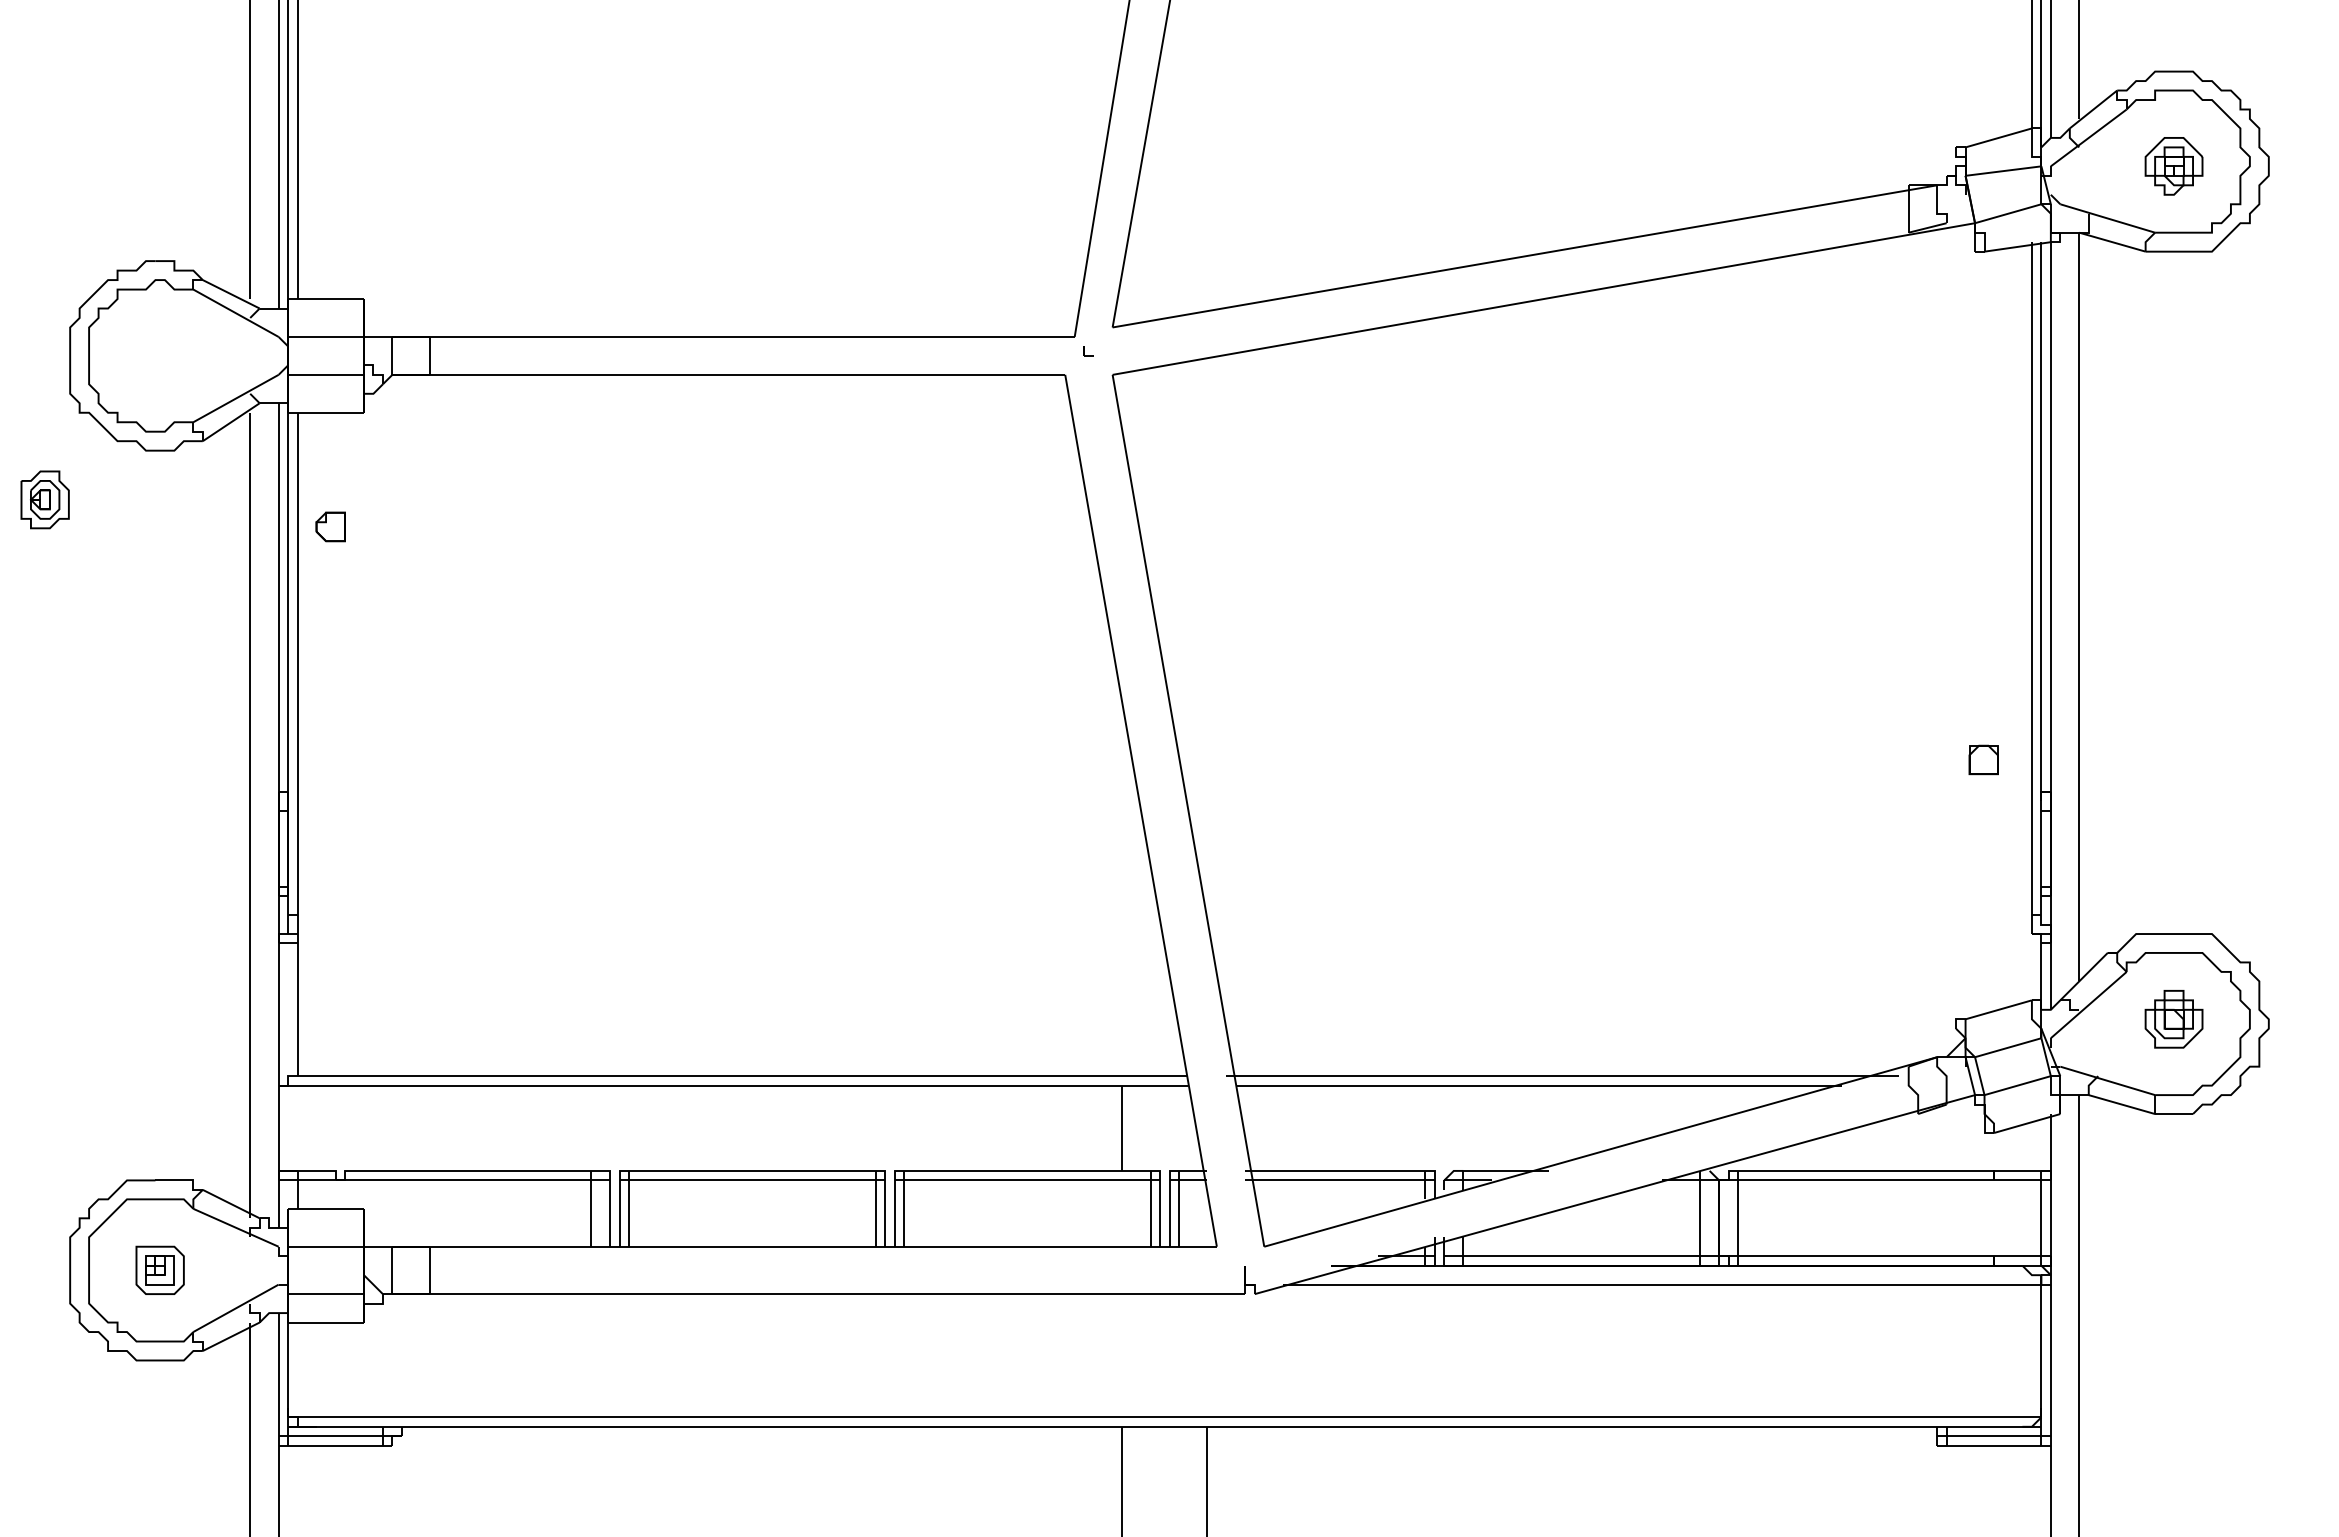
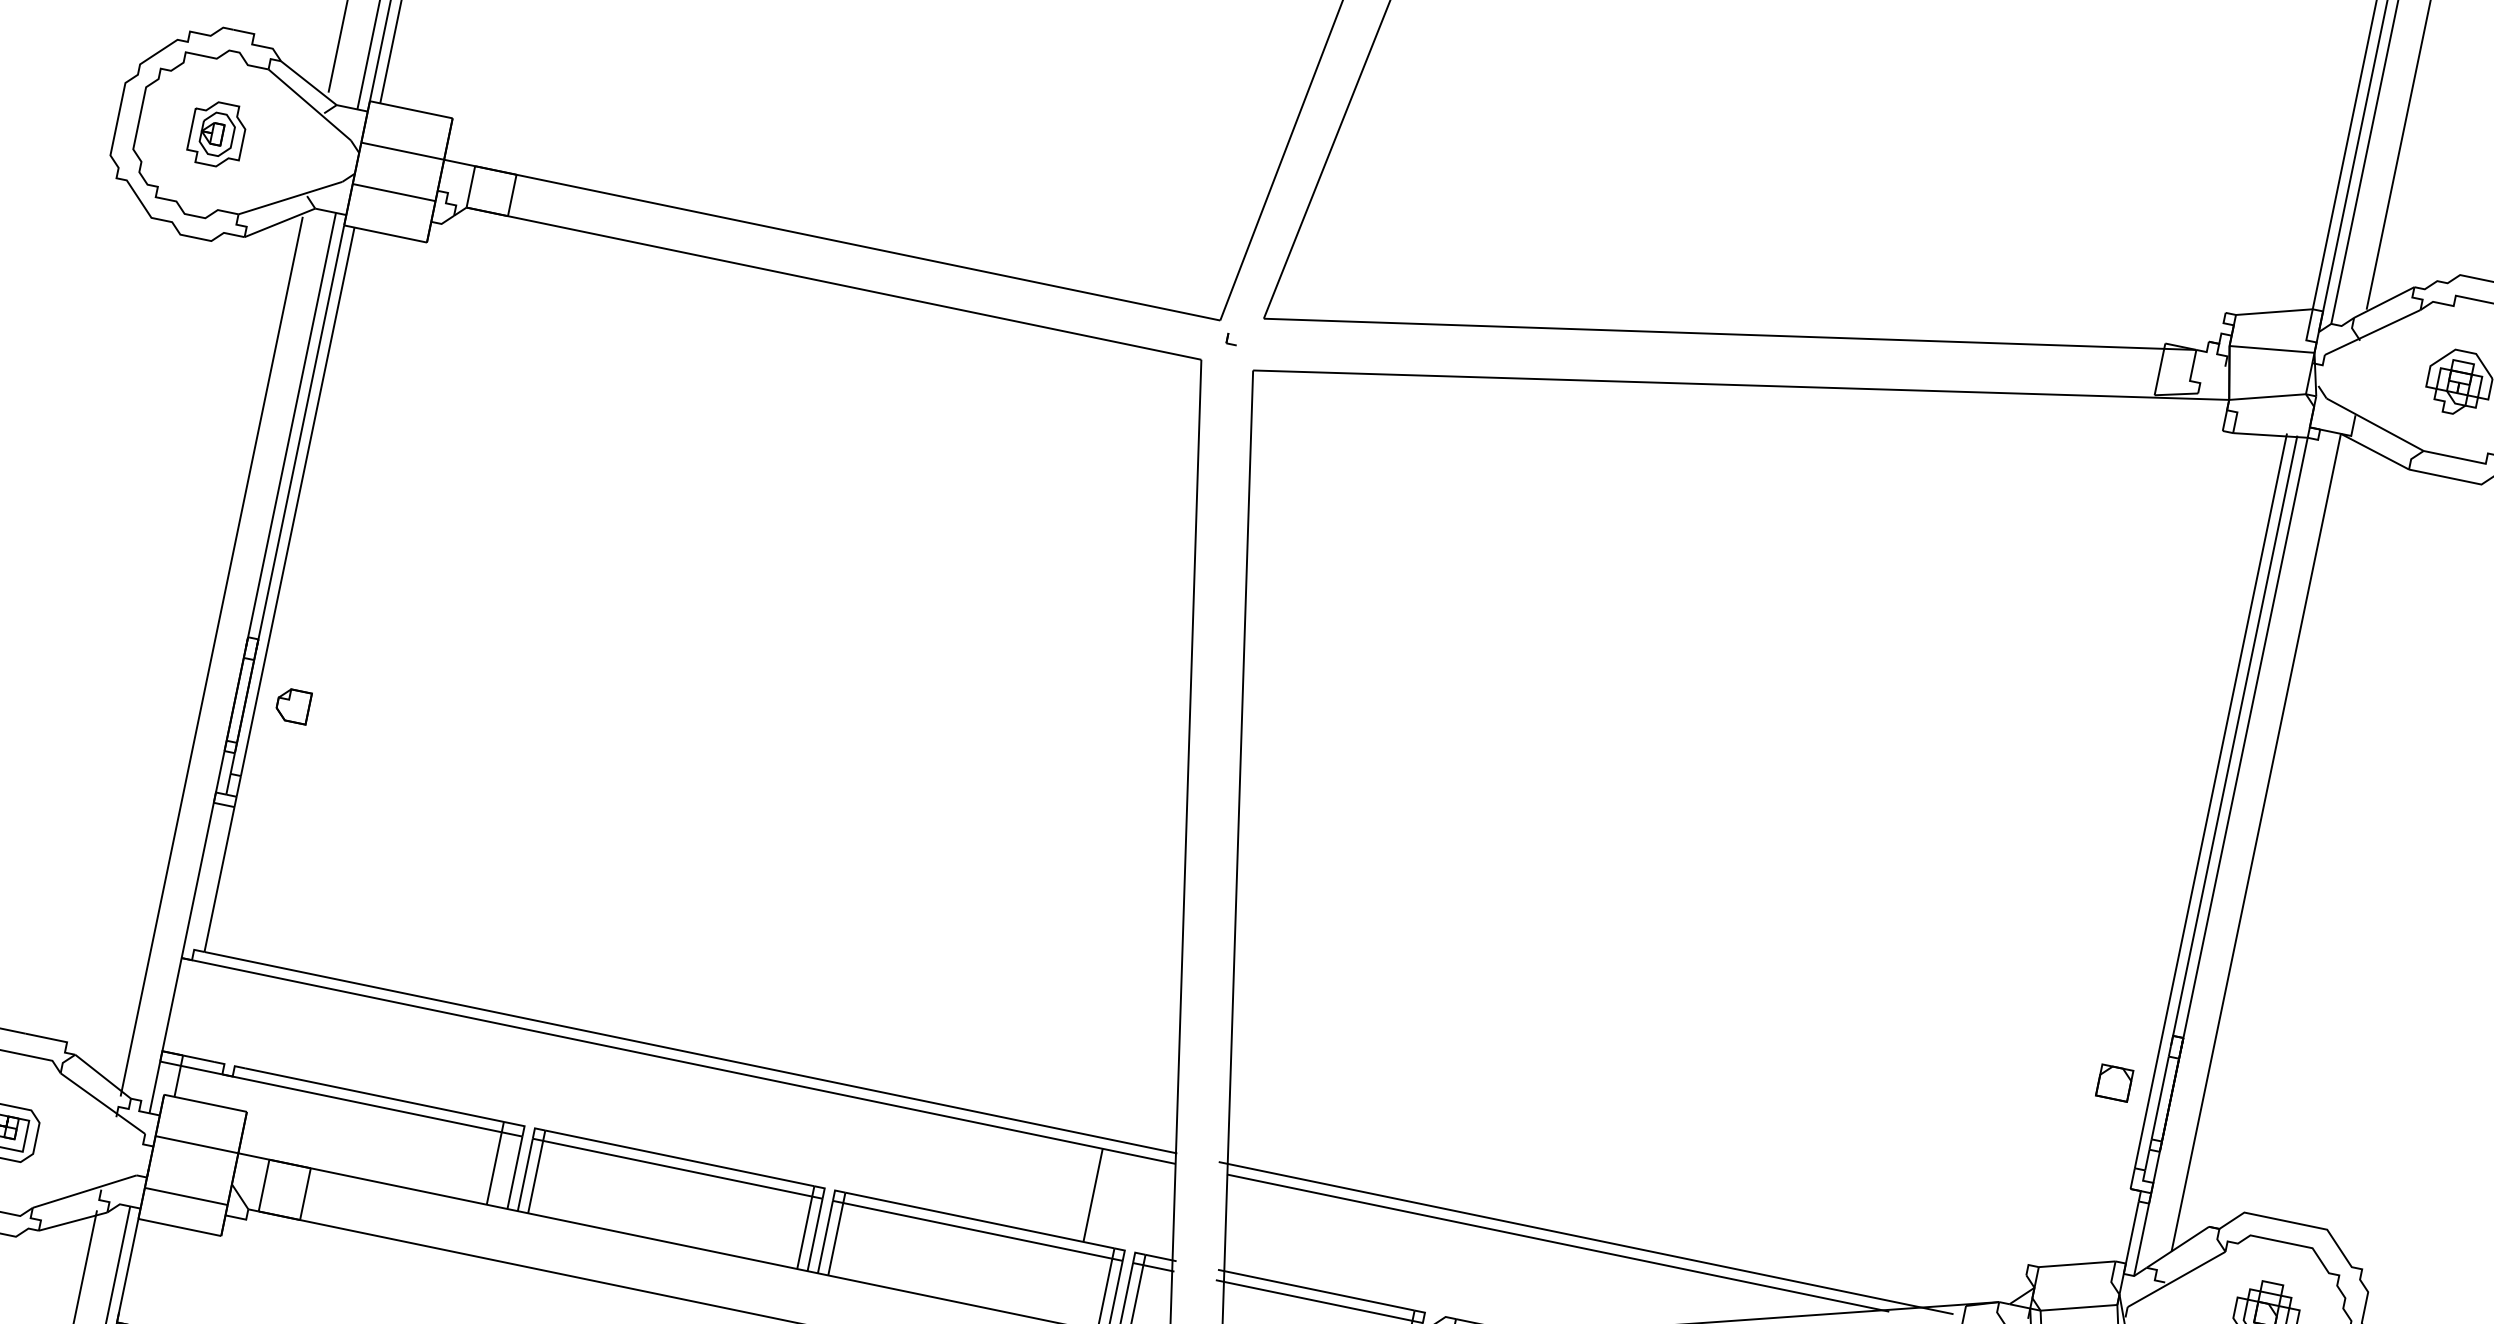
part: (44, 499) -> (216, 133), moved
part: (330, 526) -> (293, 705), moved
part: (1983, 759) -> (2114, 1082), moved

